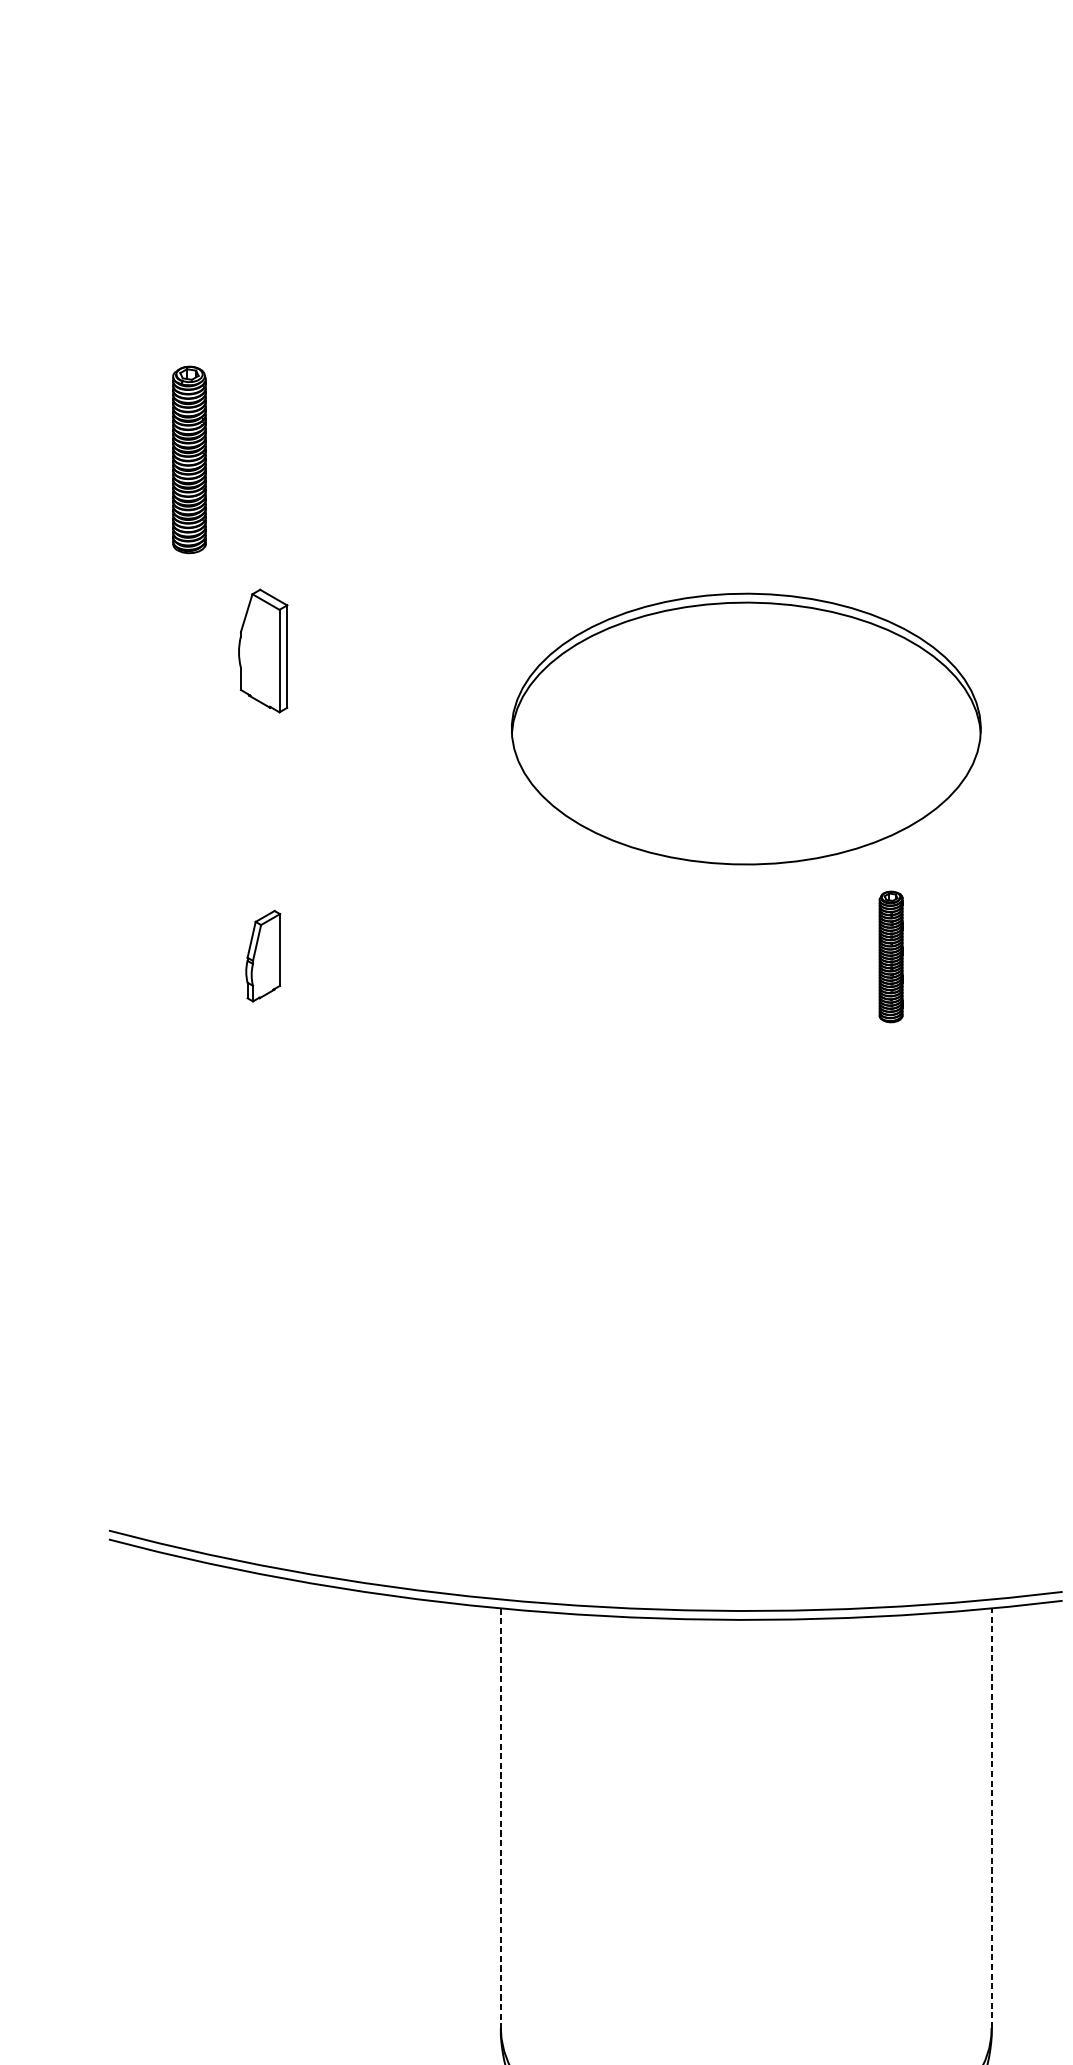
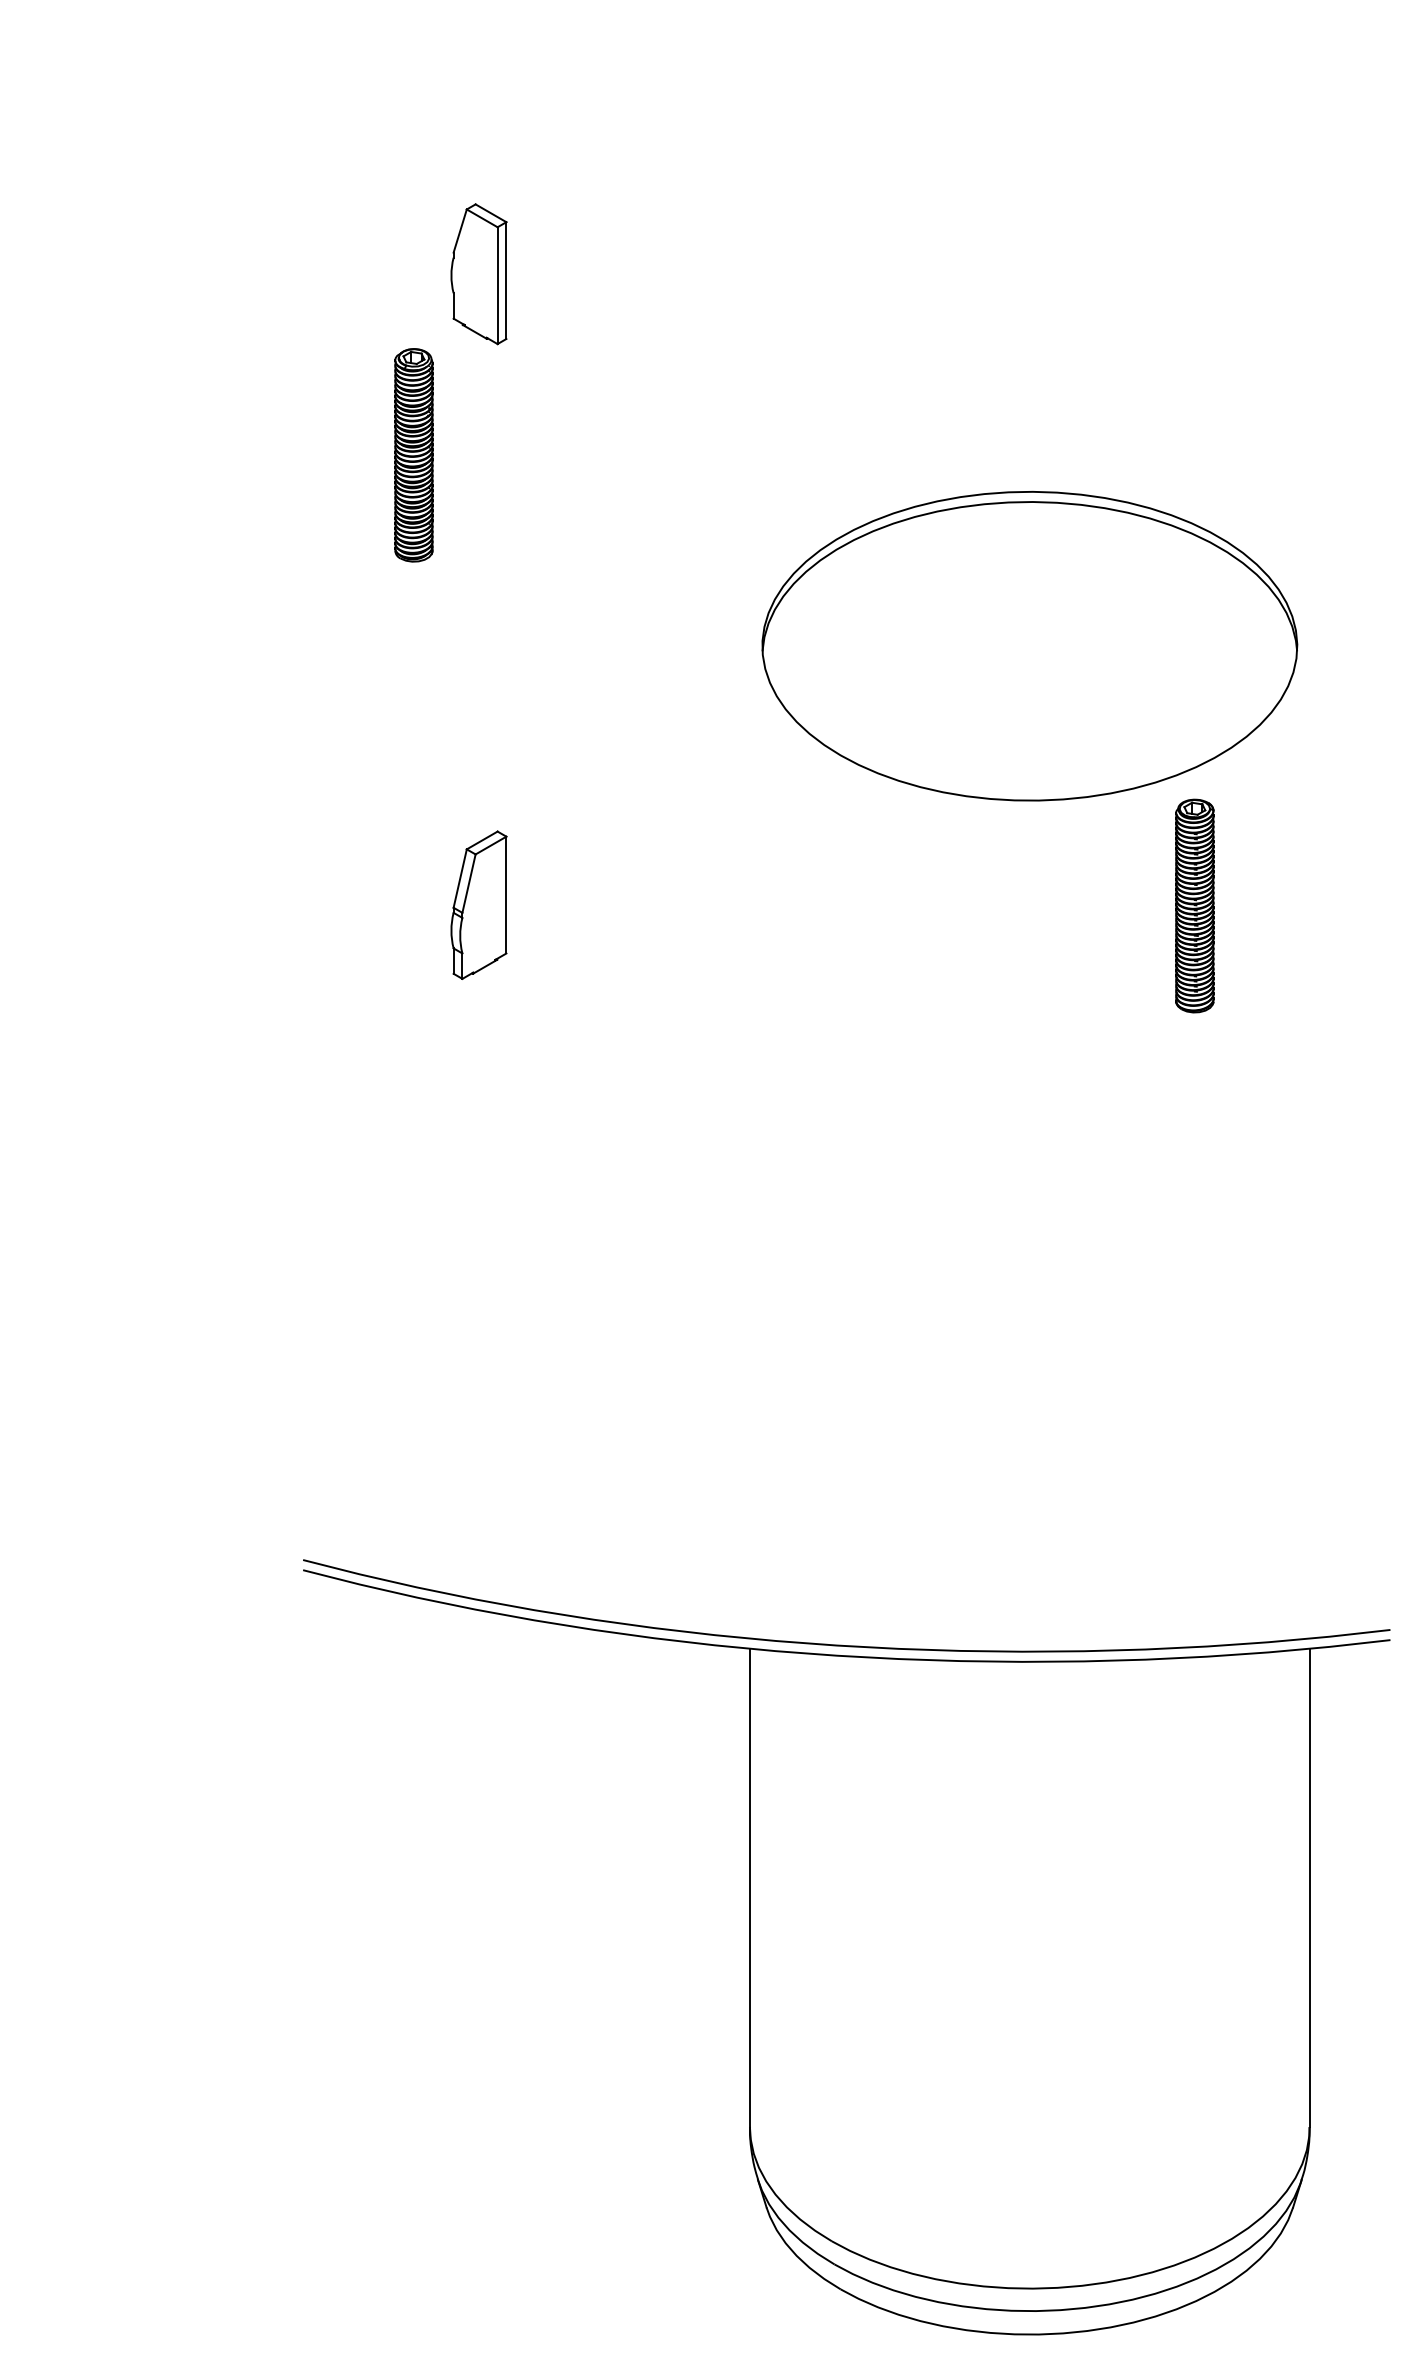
part: (189, 460) -> (413, 455), moved
part: (262, 651) -> (478, 274), moved
part: (262, 955) -> (478, 904), size x1.43
part: (890, 956) -> (1194, 905), size x1.43
line: (991, 1817) -> (1309, 1887), dashed -> solid
line: (500, 1818) -> (749, 1888), dashed -> solid

